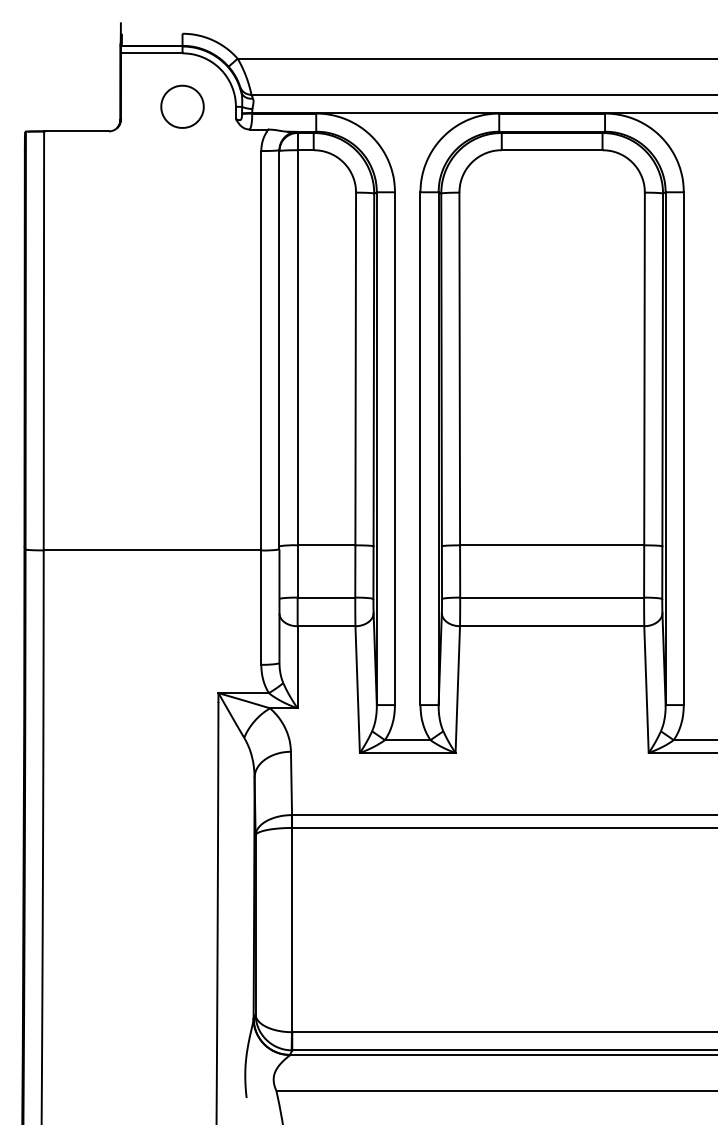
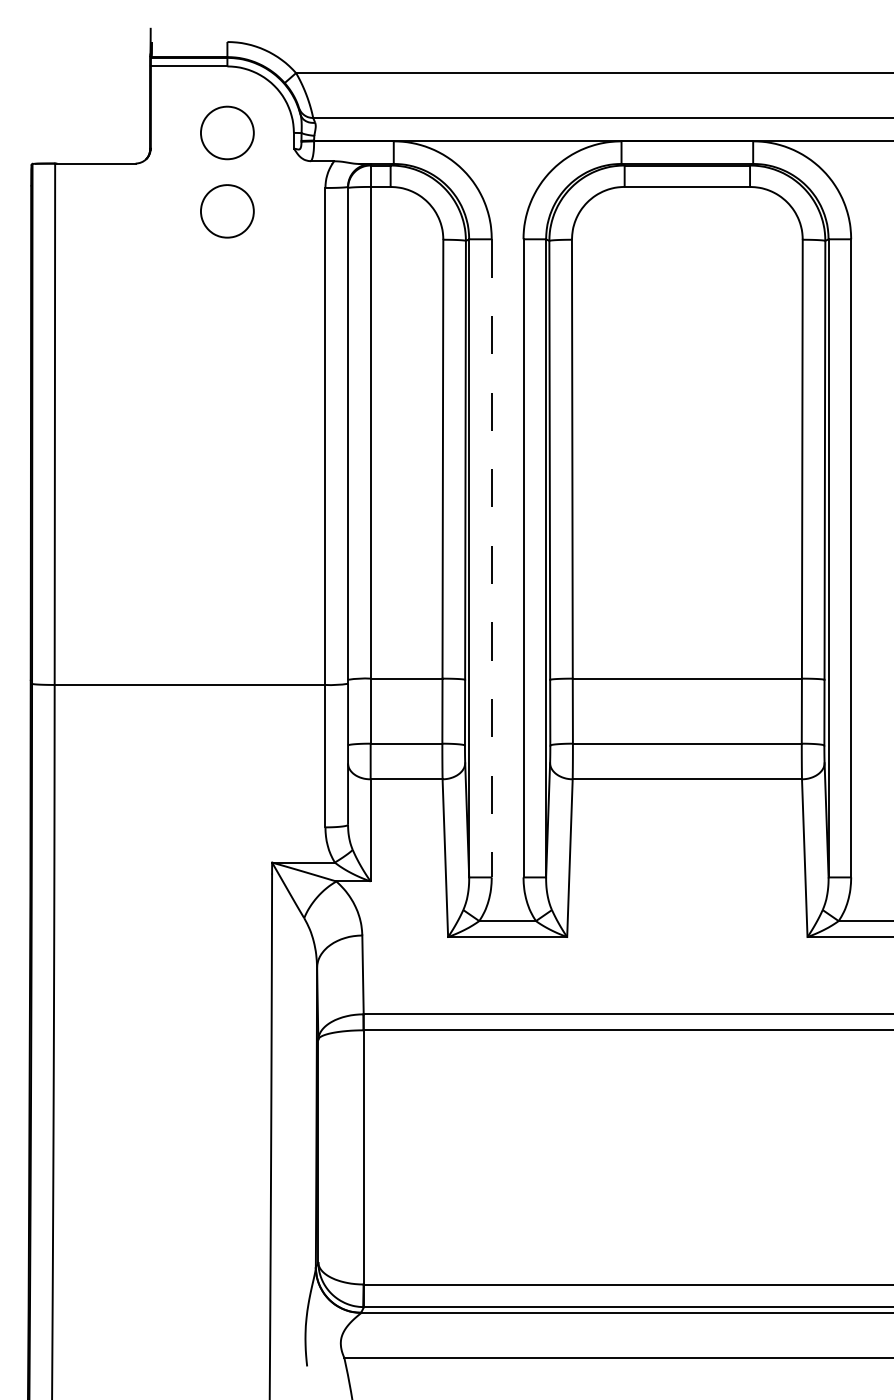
part: (182, 169) -> (227, 210), added
line: (394, 449) -> (491, 559), solid -> dashed

